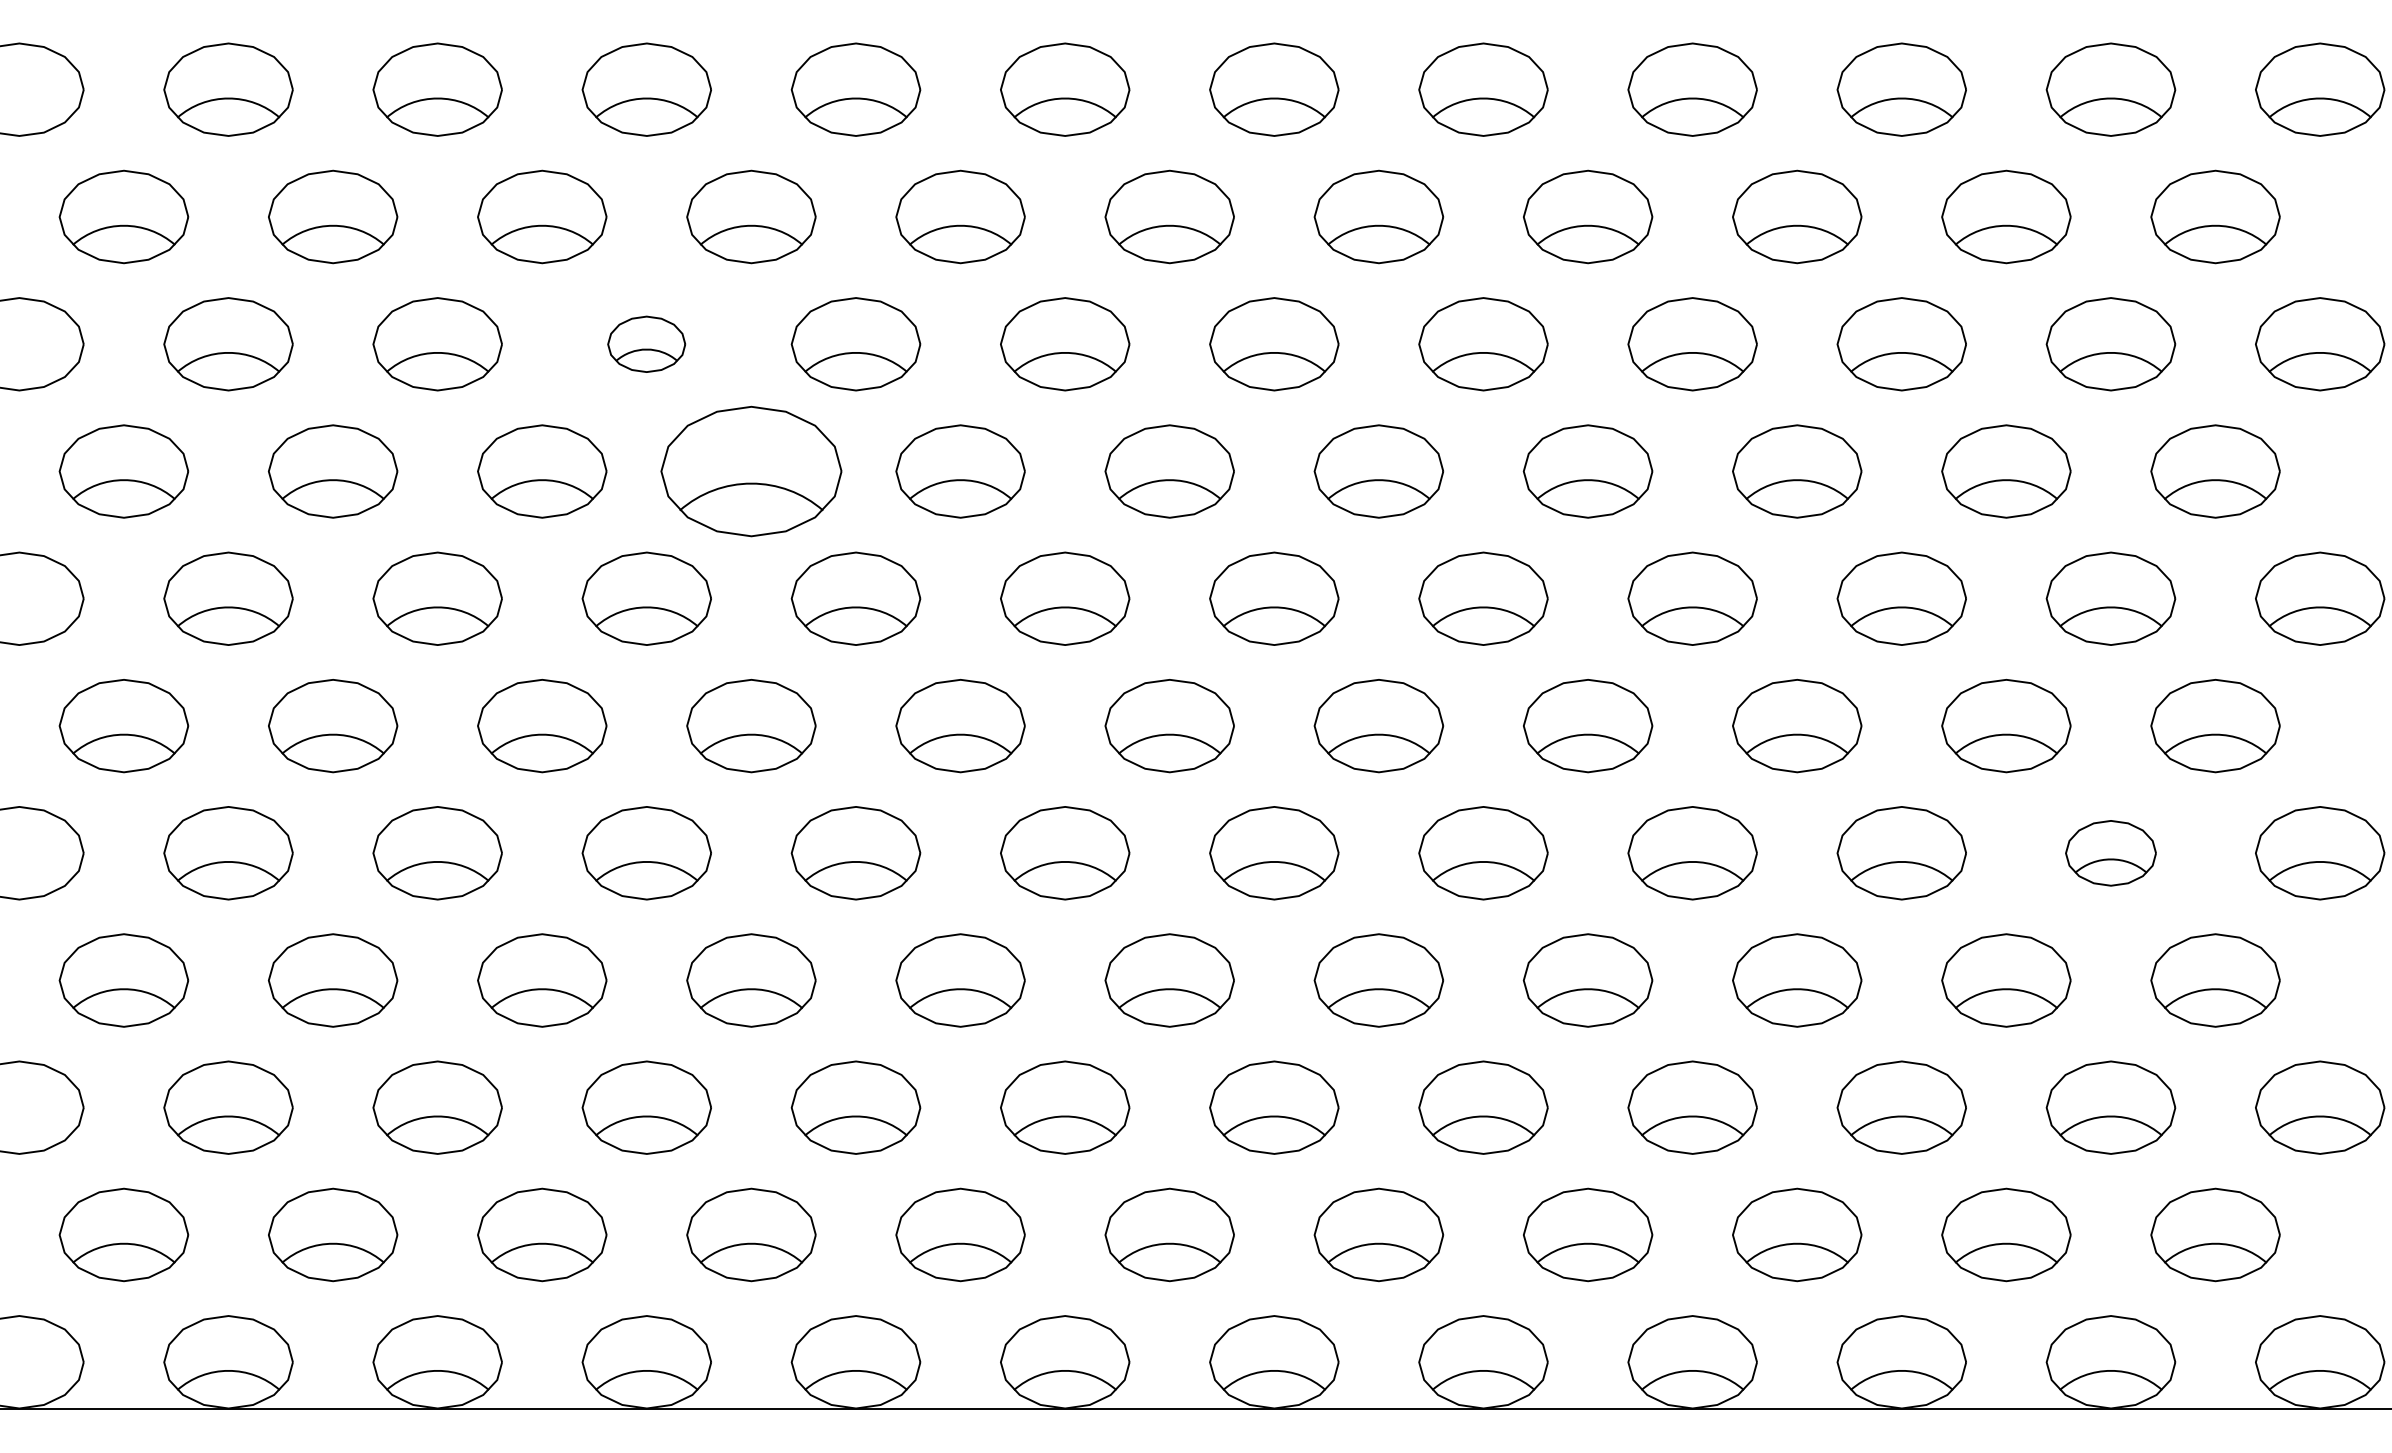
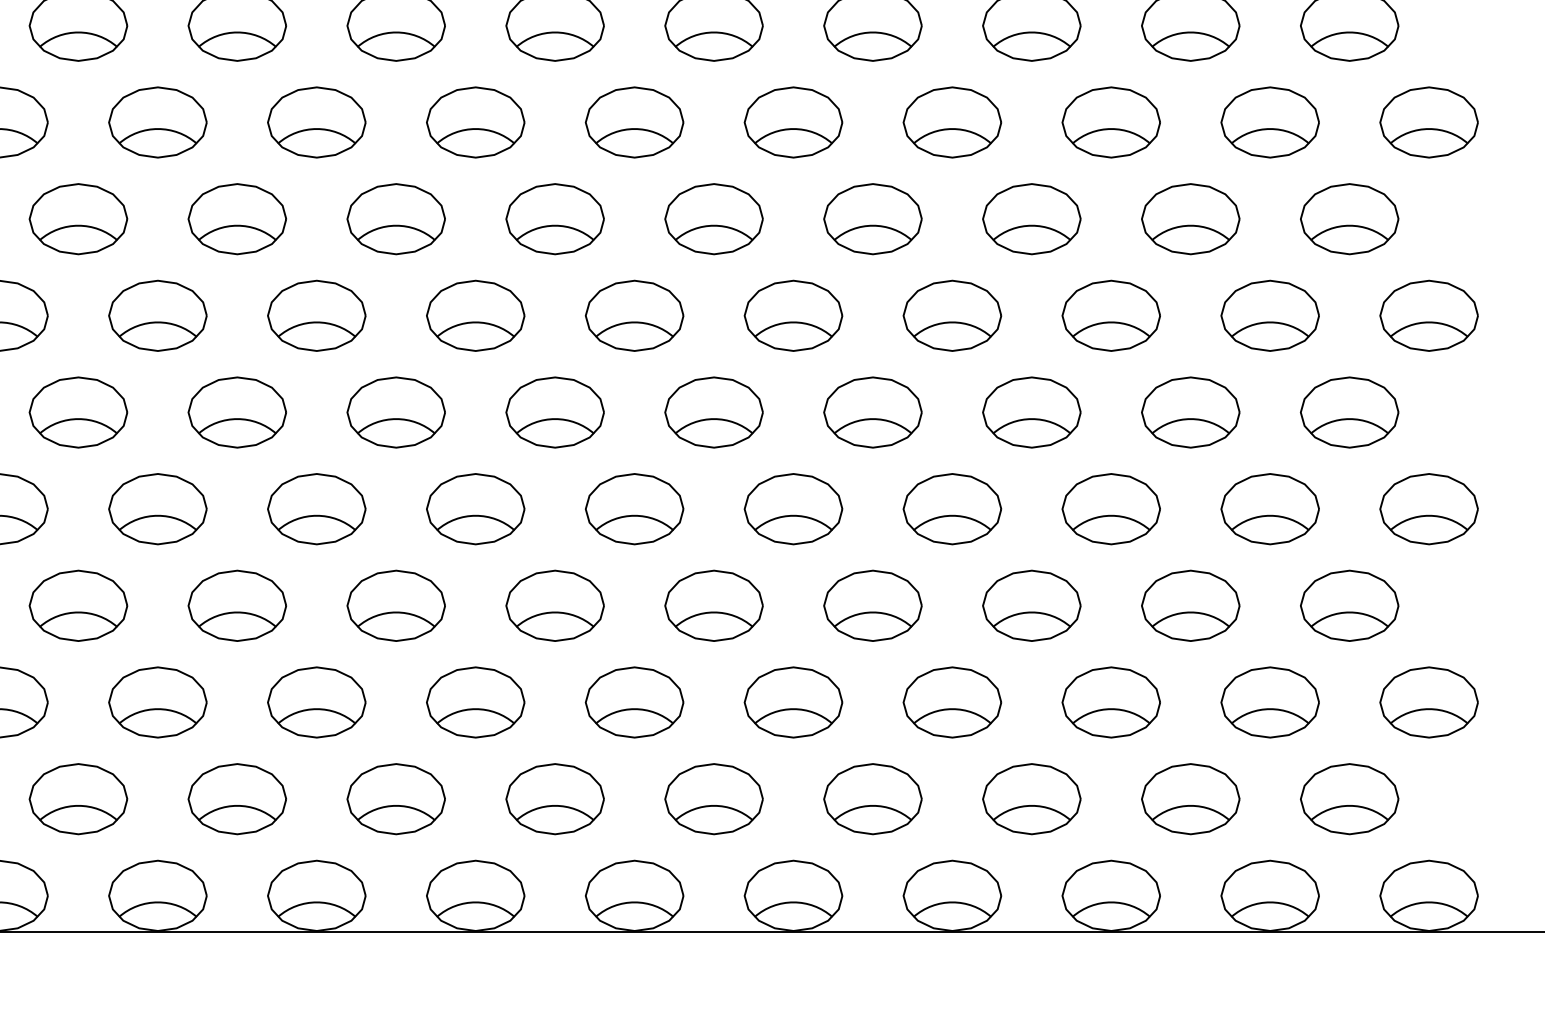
part: (646, 344) -> (157, 122), size x1.67
part: (751, 471) -> (237, 219), size x0.71
part: (2110, 853) -> (1269, 509), size x1.43

